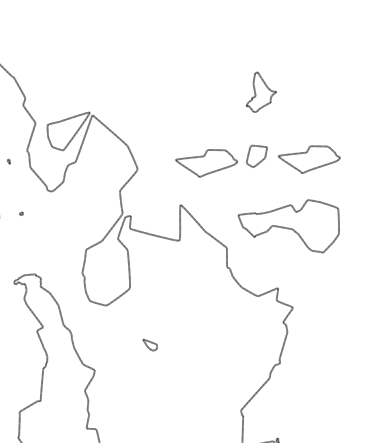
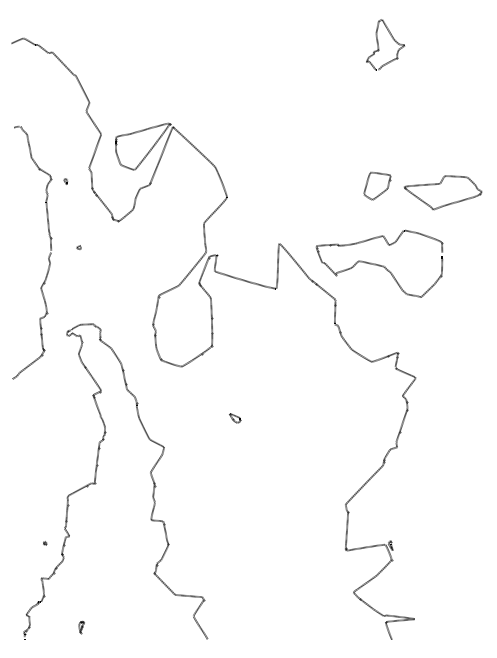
part: (256, 94) -> (379, 47), moved
part: (207, 163) -> (314, 192), removed
part: (289, 227) -> (379, 263), moved
part: (150, 345) -> (235, 418), size x0.62

